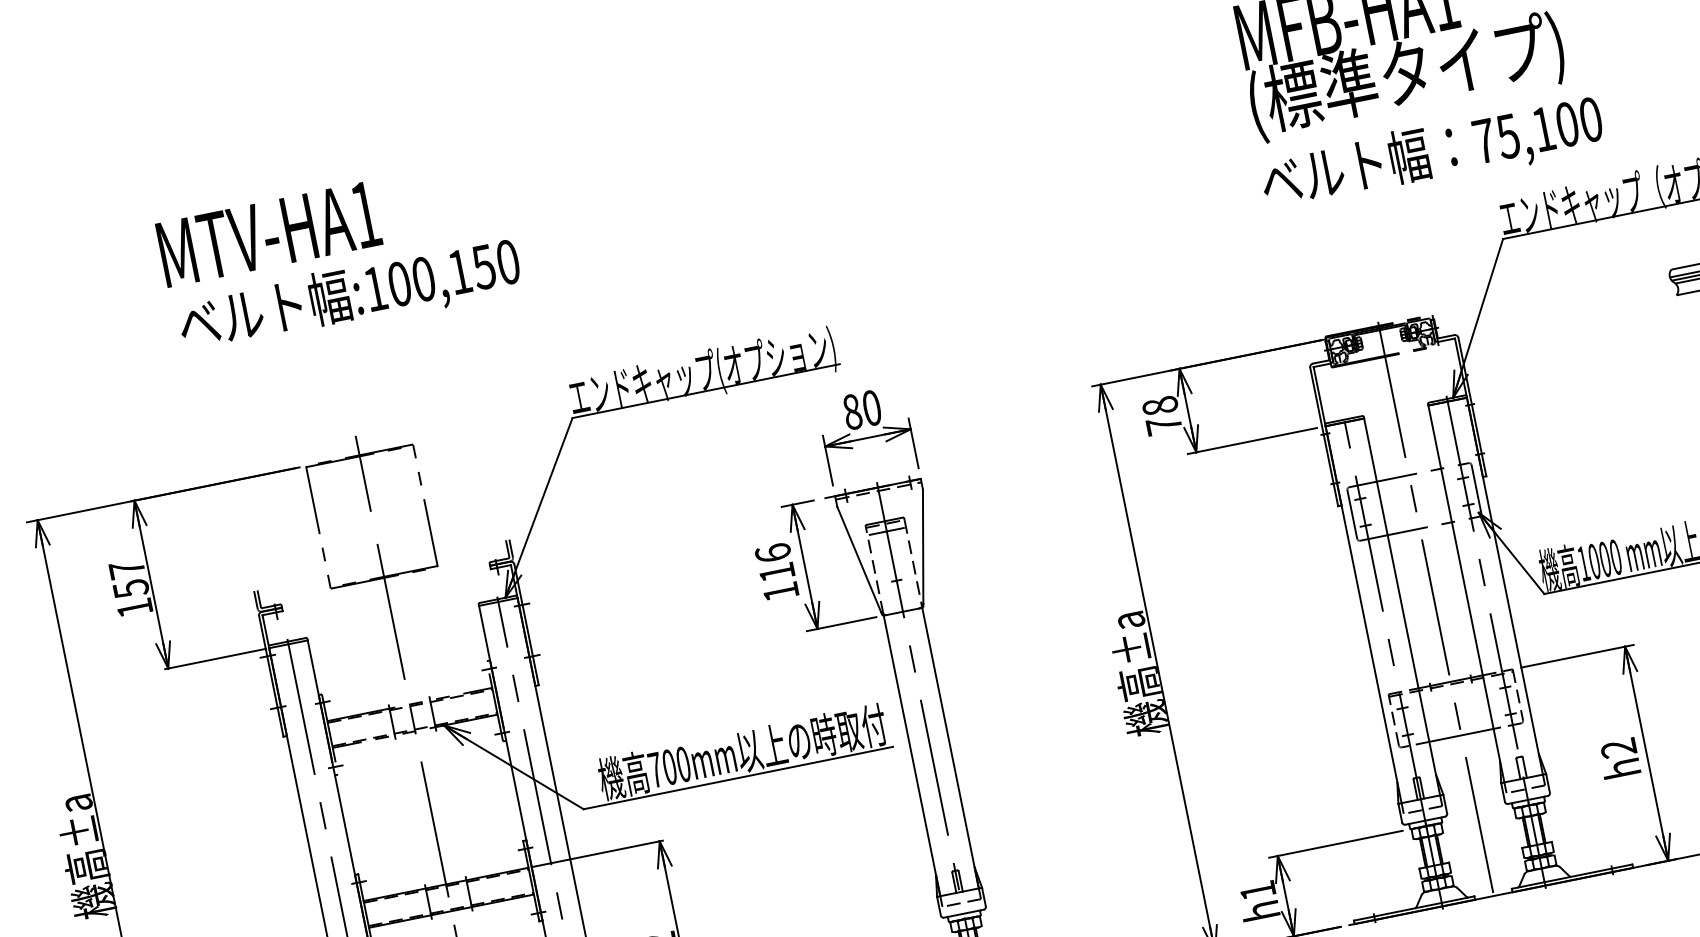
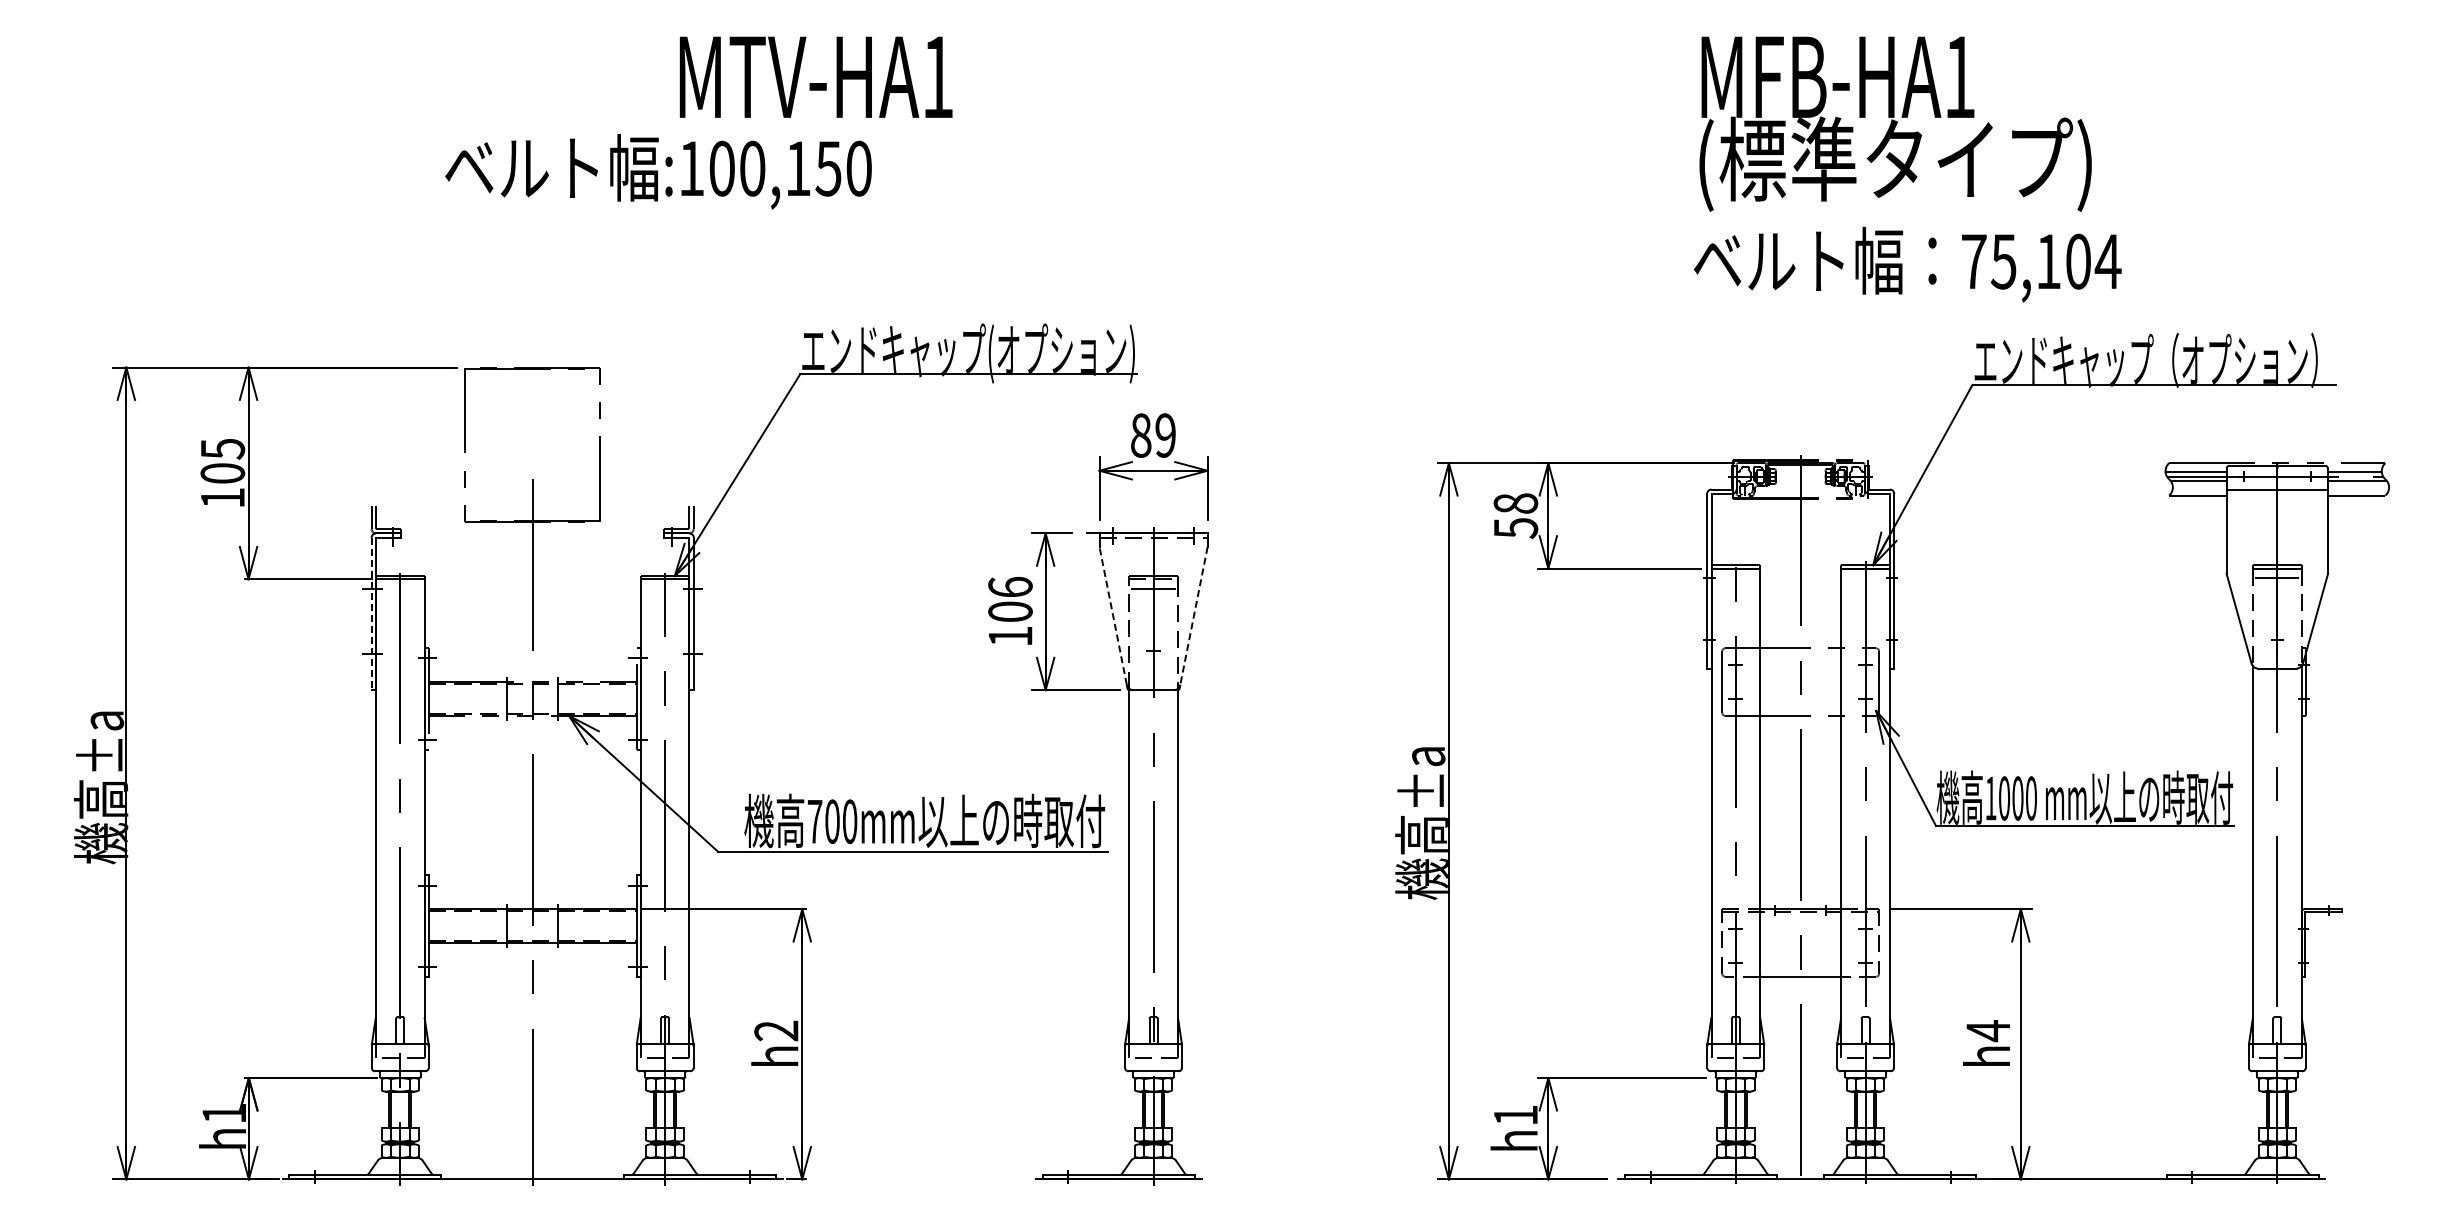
text: (1590, 119) -> (2107, 261), 75,100 -> 75,104
text: (268, 233) -> (815, 76), moved
text: (349, 296) -> (658, 171), moved
text: (871, 408) -> (1165, 435), 80 -> 89
text: (1164, 425) -> (1516, 528), 78 -> 58
line: (363, 473) -> (532, 390), removed
line: (922, 546) -> (1193, 616), solid -> dashed
line: (859, 558) -> (1113, 615), solid -> dashed
text: (777, 572) -> (1010, 611), 116 -> 106
text: (128, 579) -> (222, 461), 157 -> 105
line: (271, 676) -> (371, 614), solid -> dashed
text: (1618, 748) -> (1987, 1031), h2 -> h4

